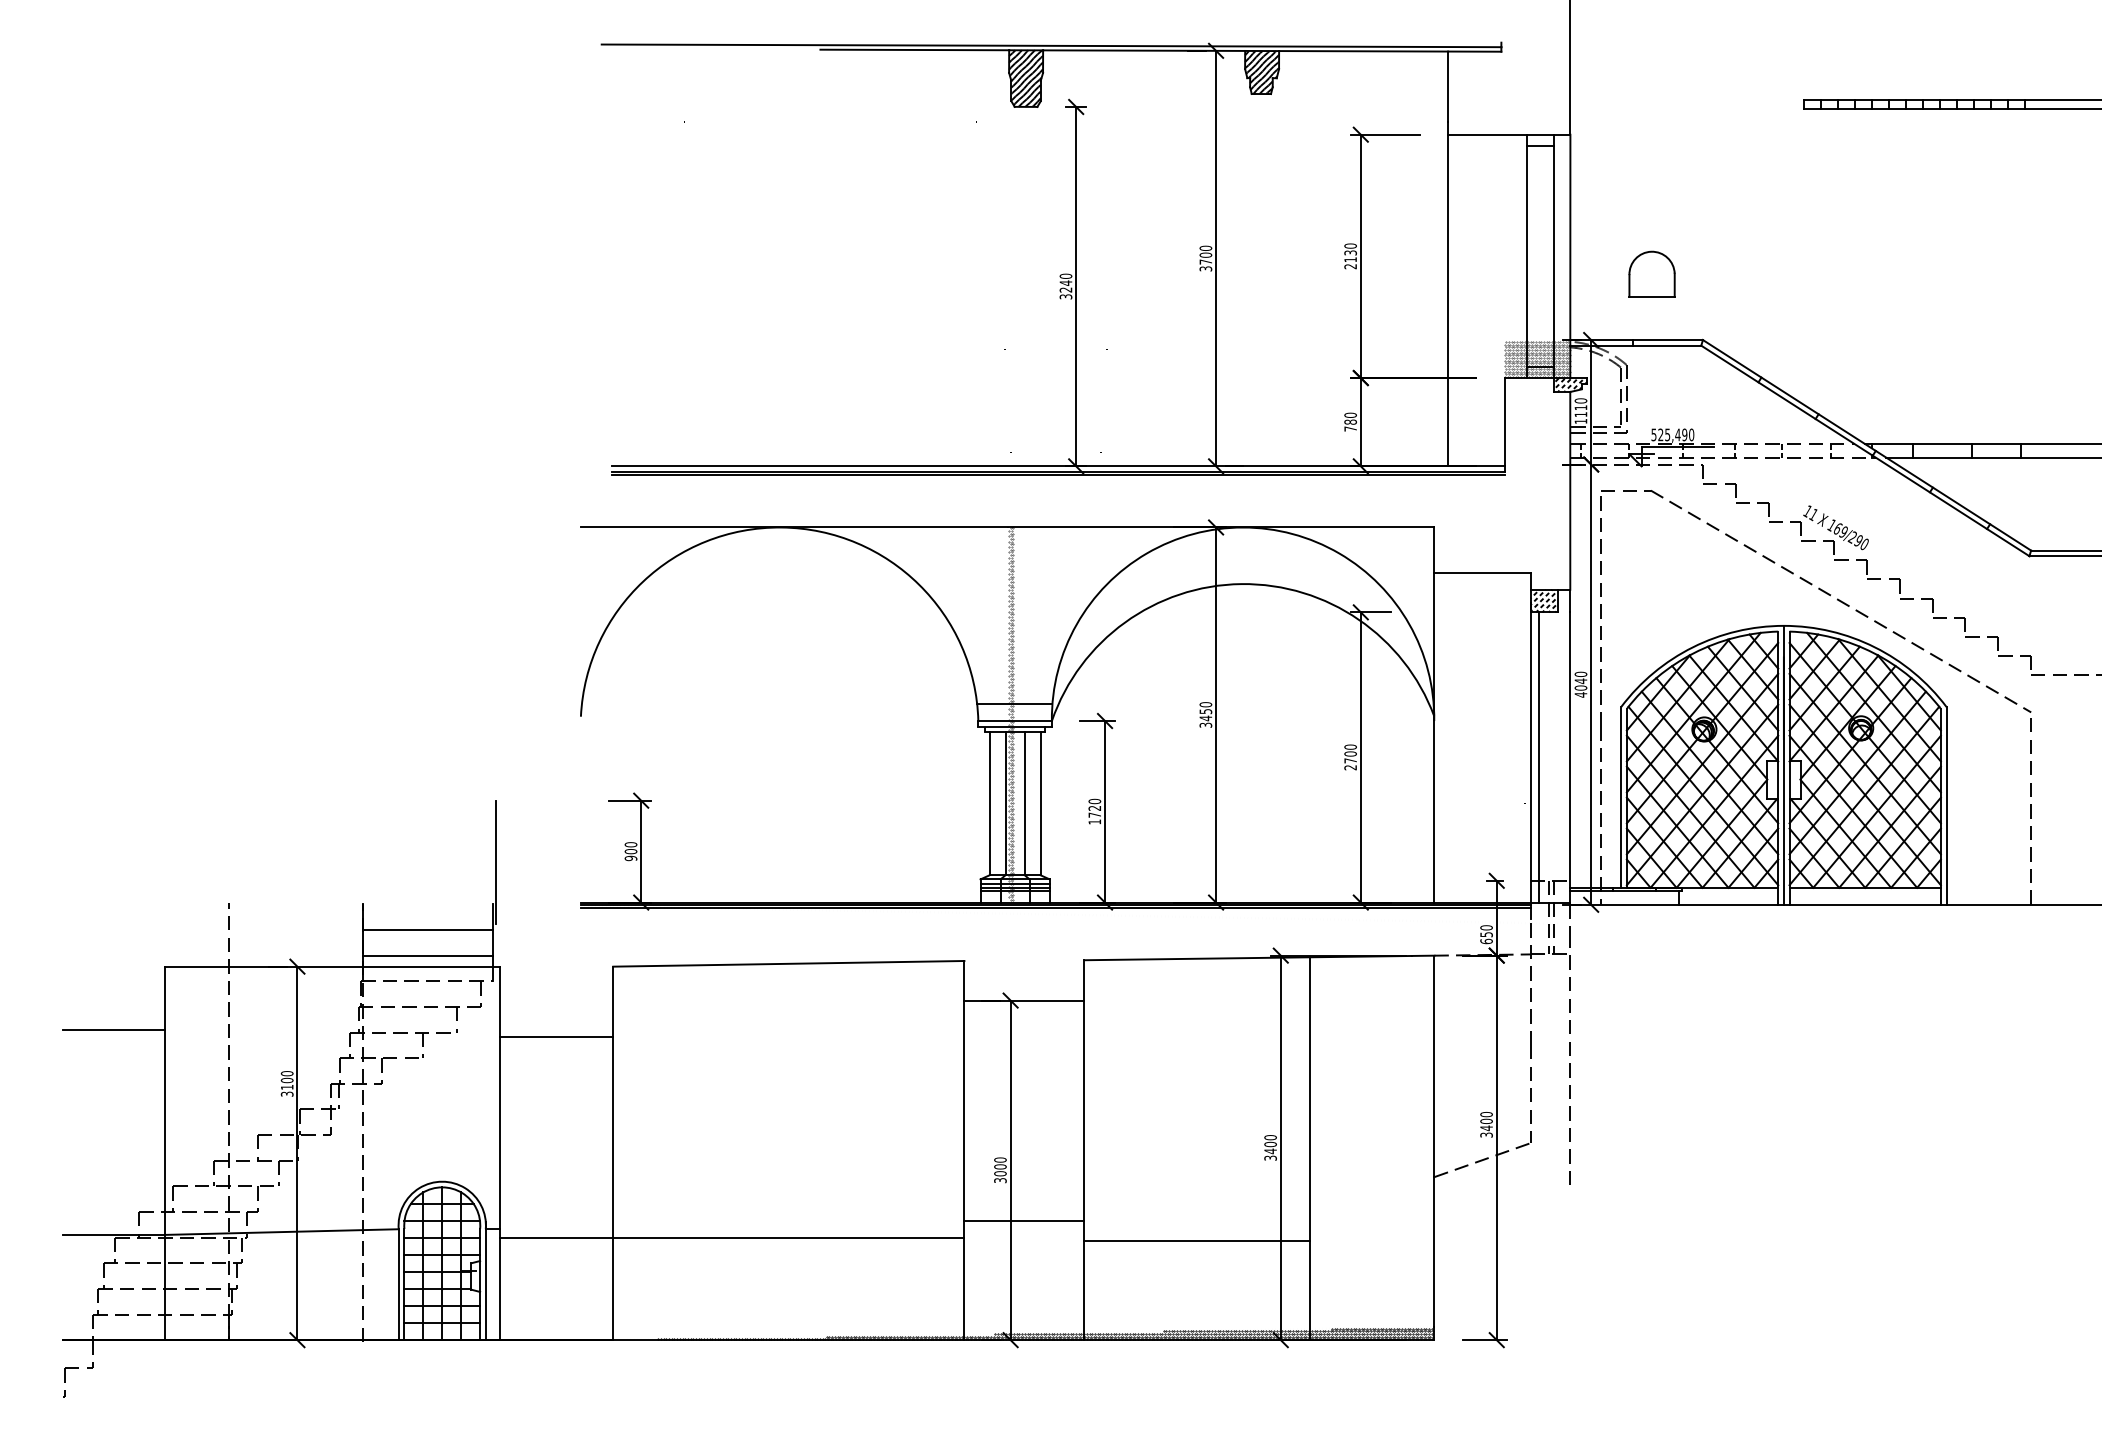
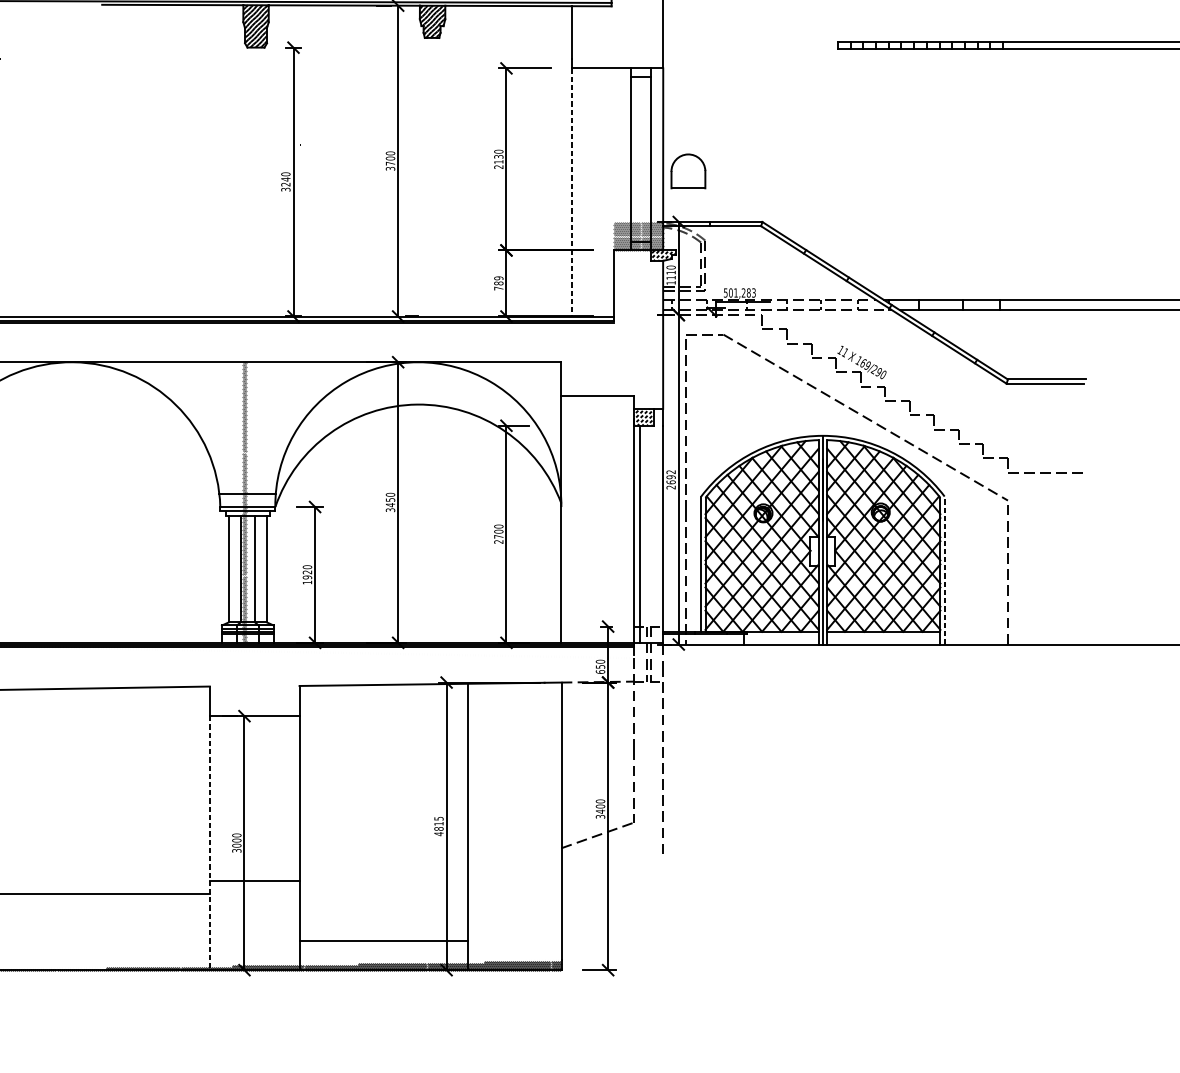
part: (1651, 273) -> (688, 170), moved
line: (1448, 300) -> (572, 192), solid -> dashed
text: (1350, 414) -> (498, 277), 780 -> 789
text: (1676, 434) -> (742, 292), 525,490 -> 501,283
text: (1580, 684) -> (670, 479), 4040 -> 2692
line: (1946, 805) -> (944, 570), solid -> dashed
text: (1094, 814) -> (307, 576), 1720 -> 1920
text: (1270, 1147) -> (438, 826), 3400 -> 4815
line: (964, 1170) -> (209, 843), solid -> dashed
line: (1196, 1241) -> (383, 941), moved

